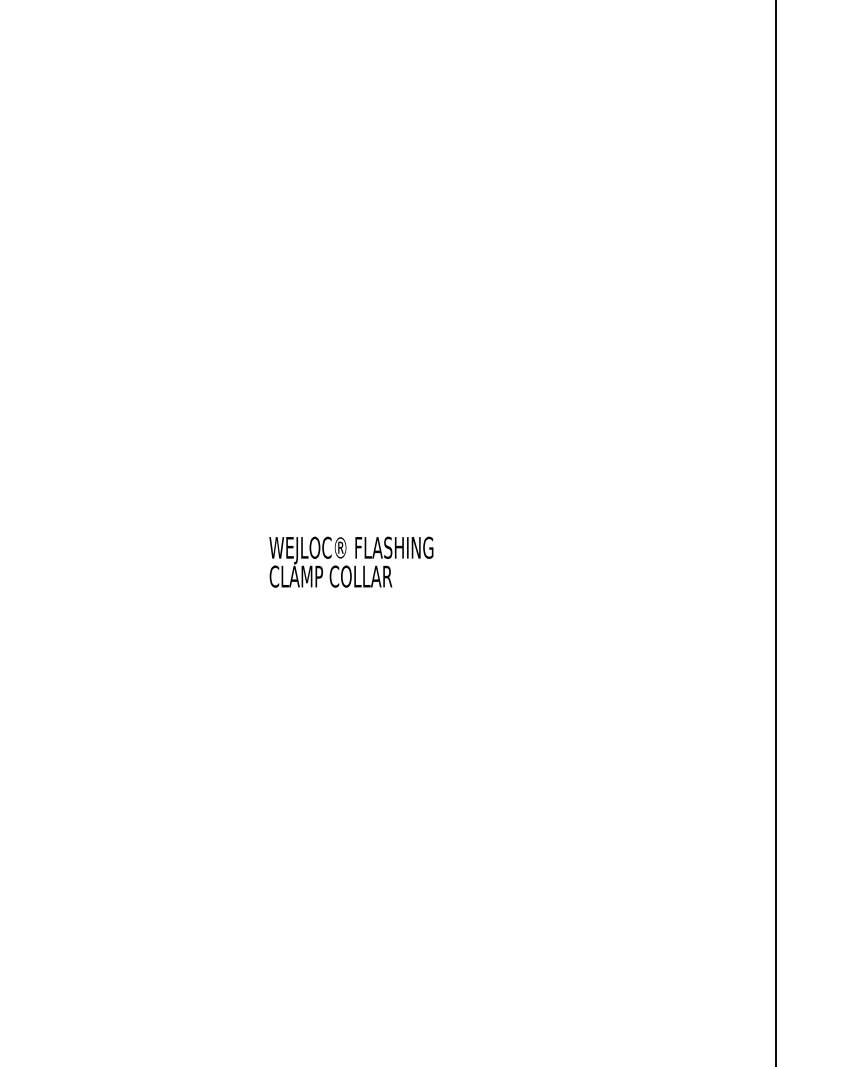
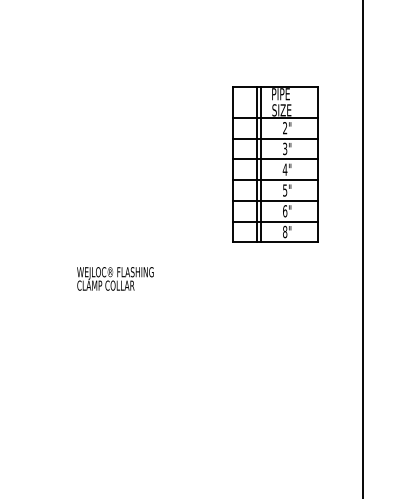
part: (588, 351) -> (275, 164), added
text: (351, 561) -> (115, 278), moved

